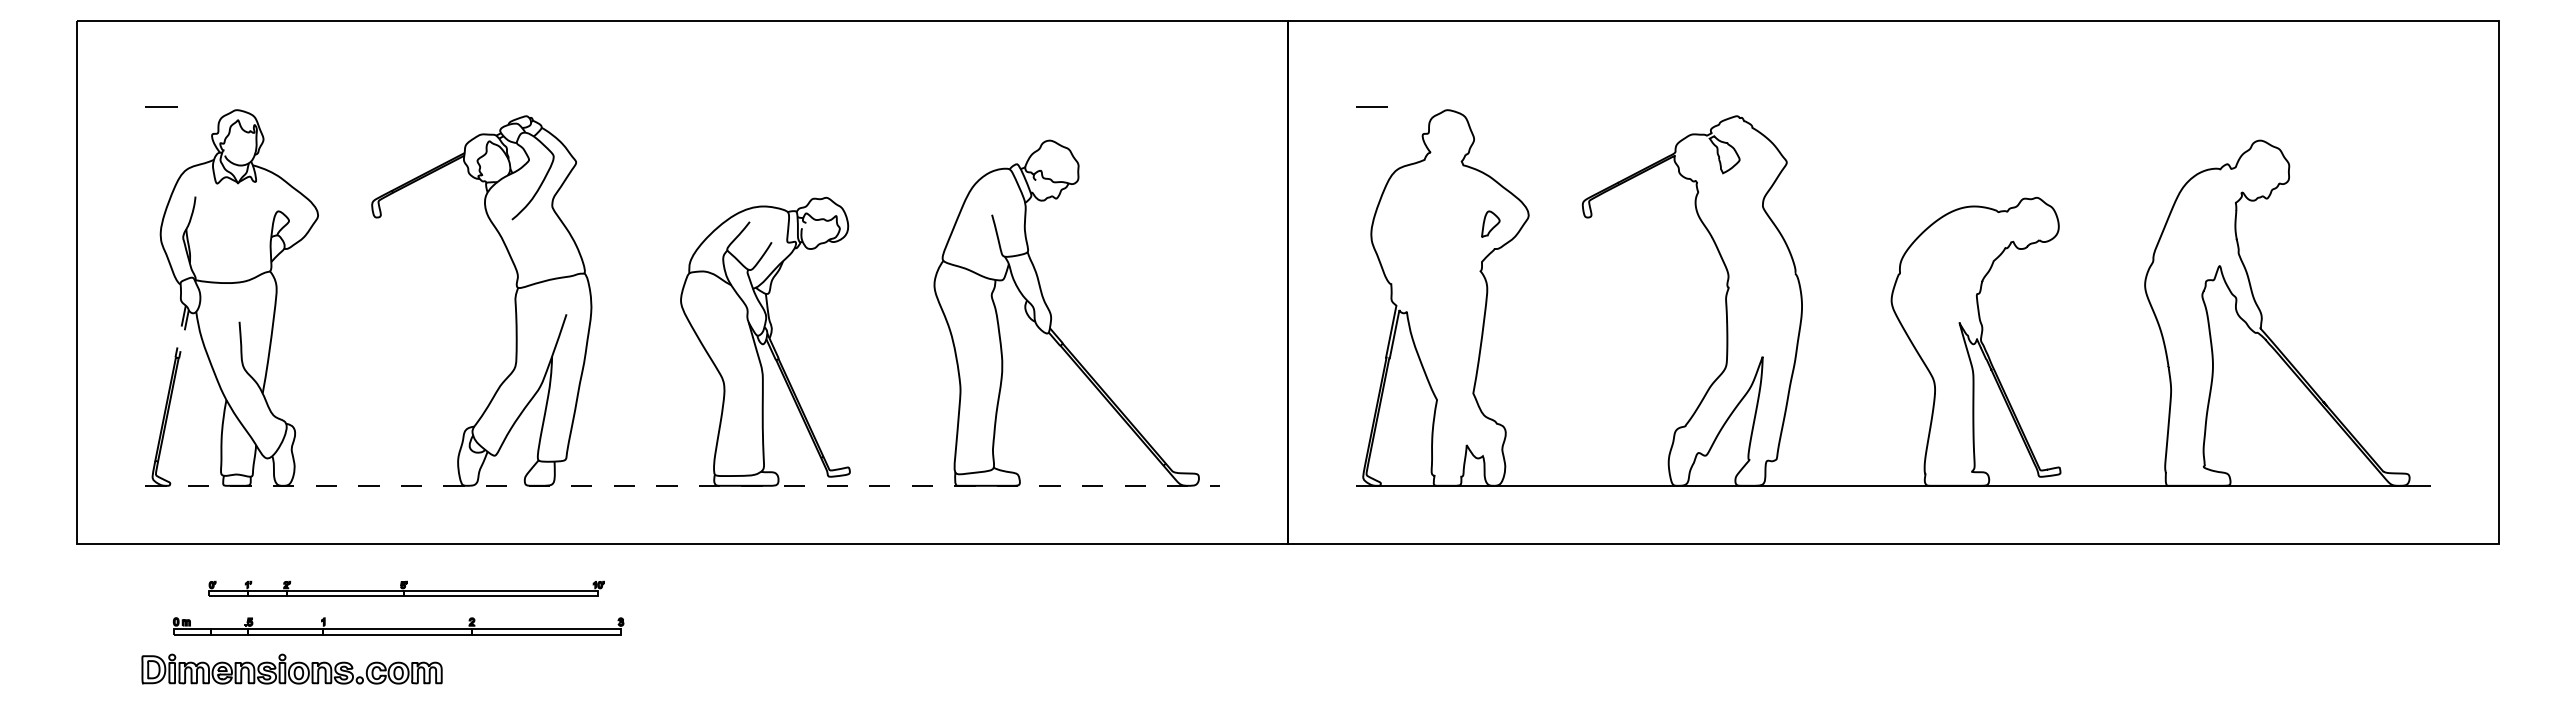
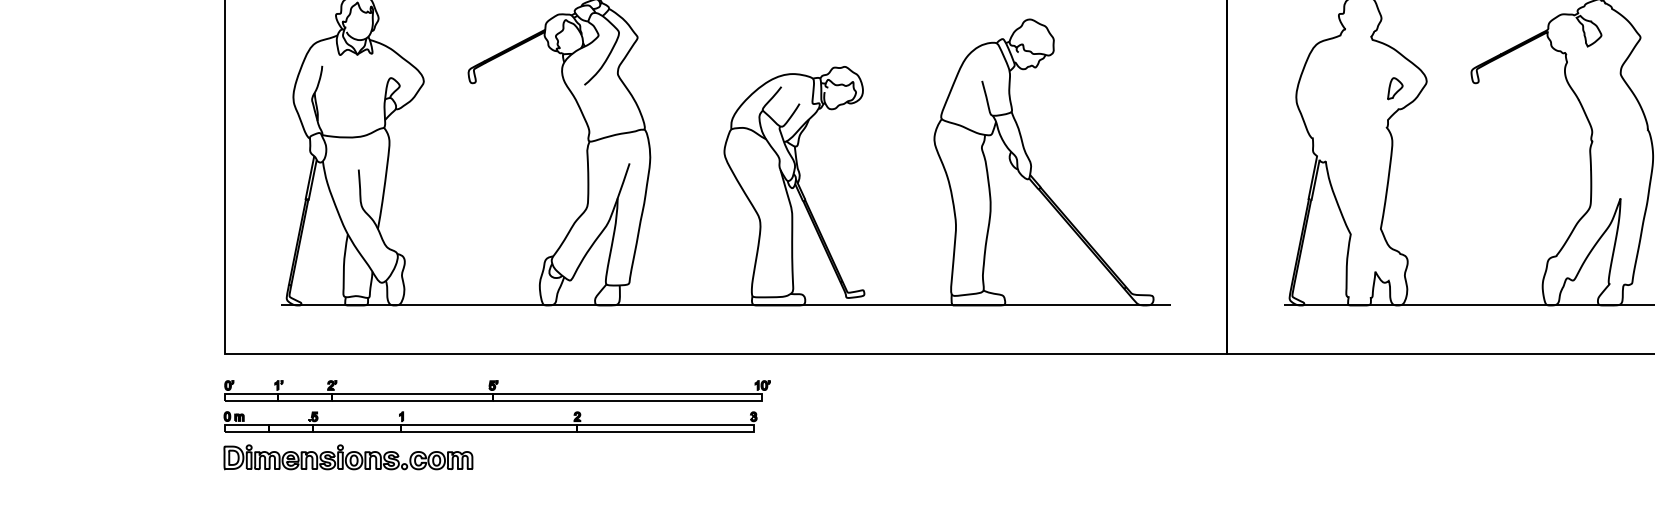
line: (176, 357) -> (306, 199), dashed -> solid
line: (683, 485) -> (726, 305), dashed -> solid
part: (406, 588) -> (497, 390), size x1.67
part: (398, 626) -> (490, 421), size x1.43
part: (291, 668) -> (347, 456), moved

